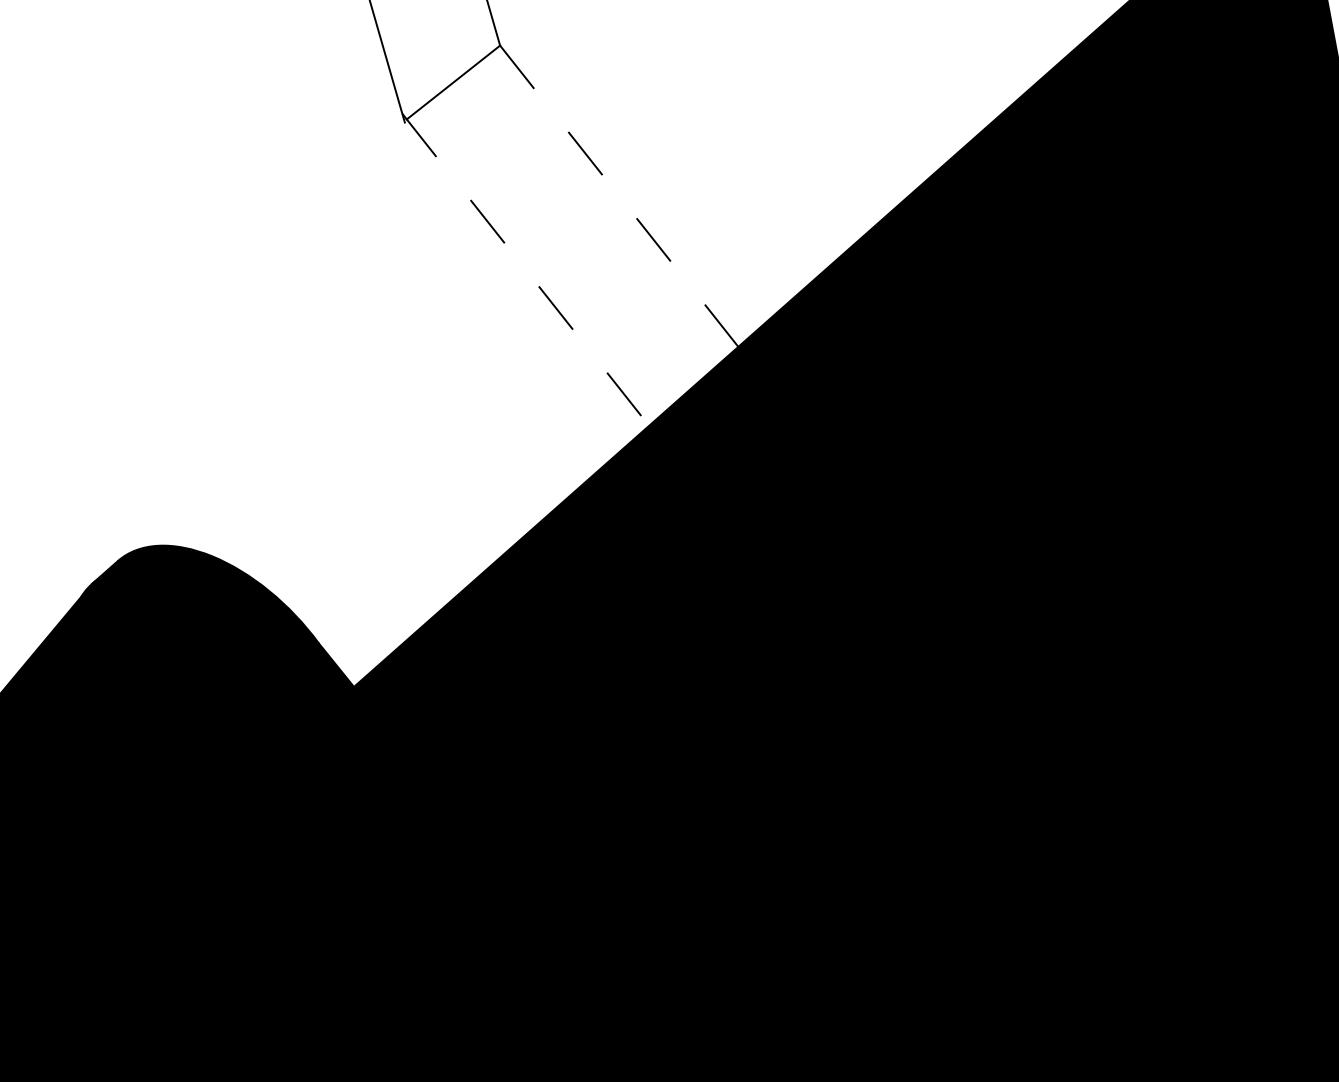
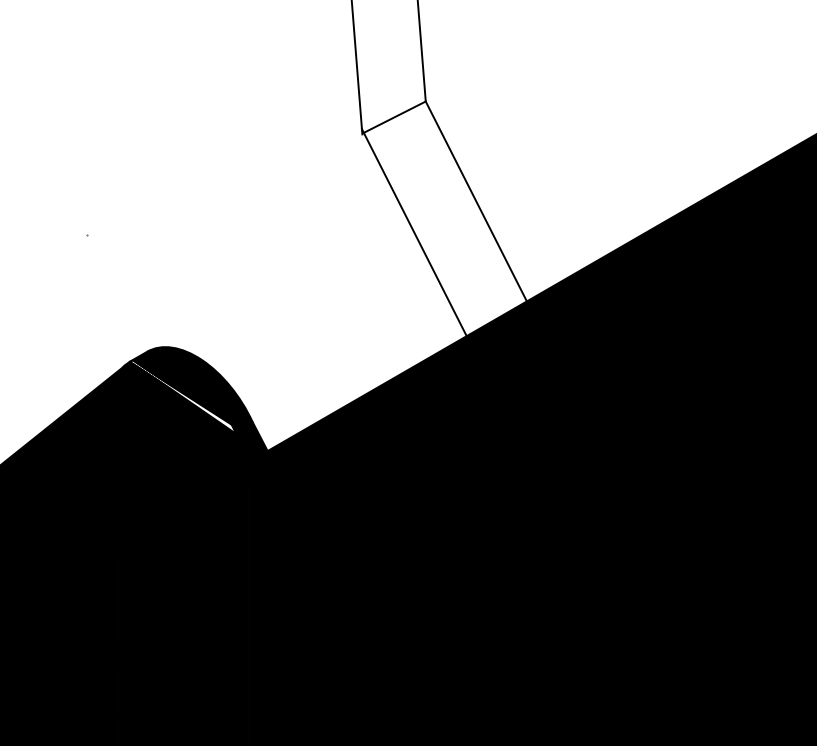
line: (619, 196) -> (476, 201), dashed -> solid
line: (526, 271) -> (414, 233), dashed -> solid

